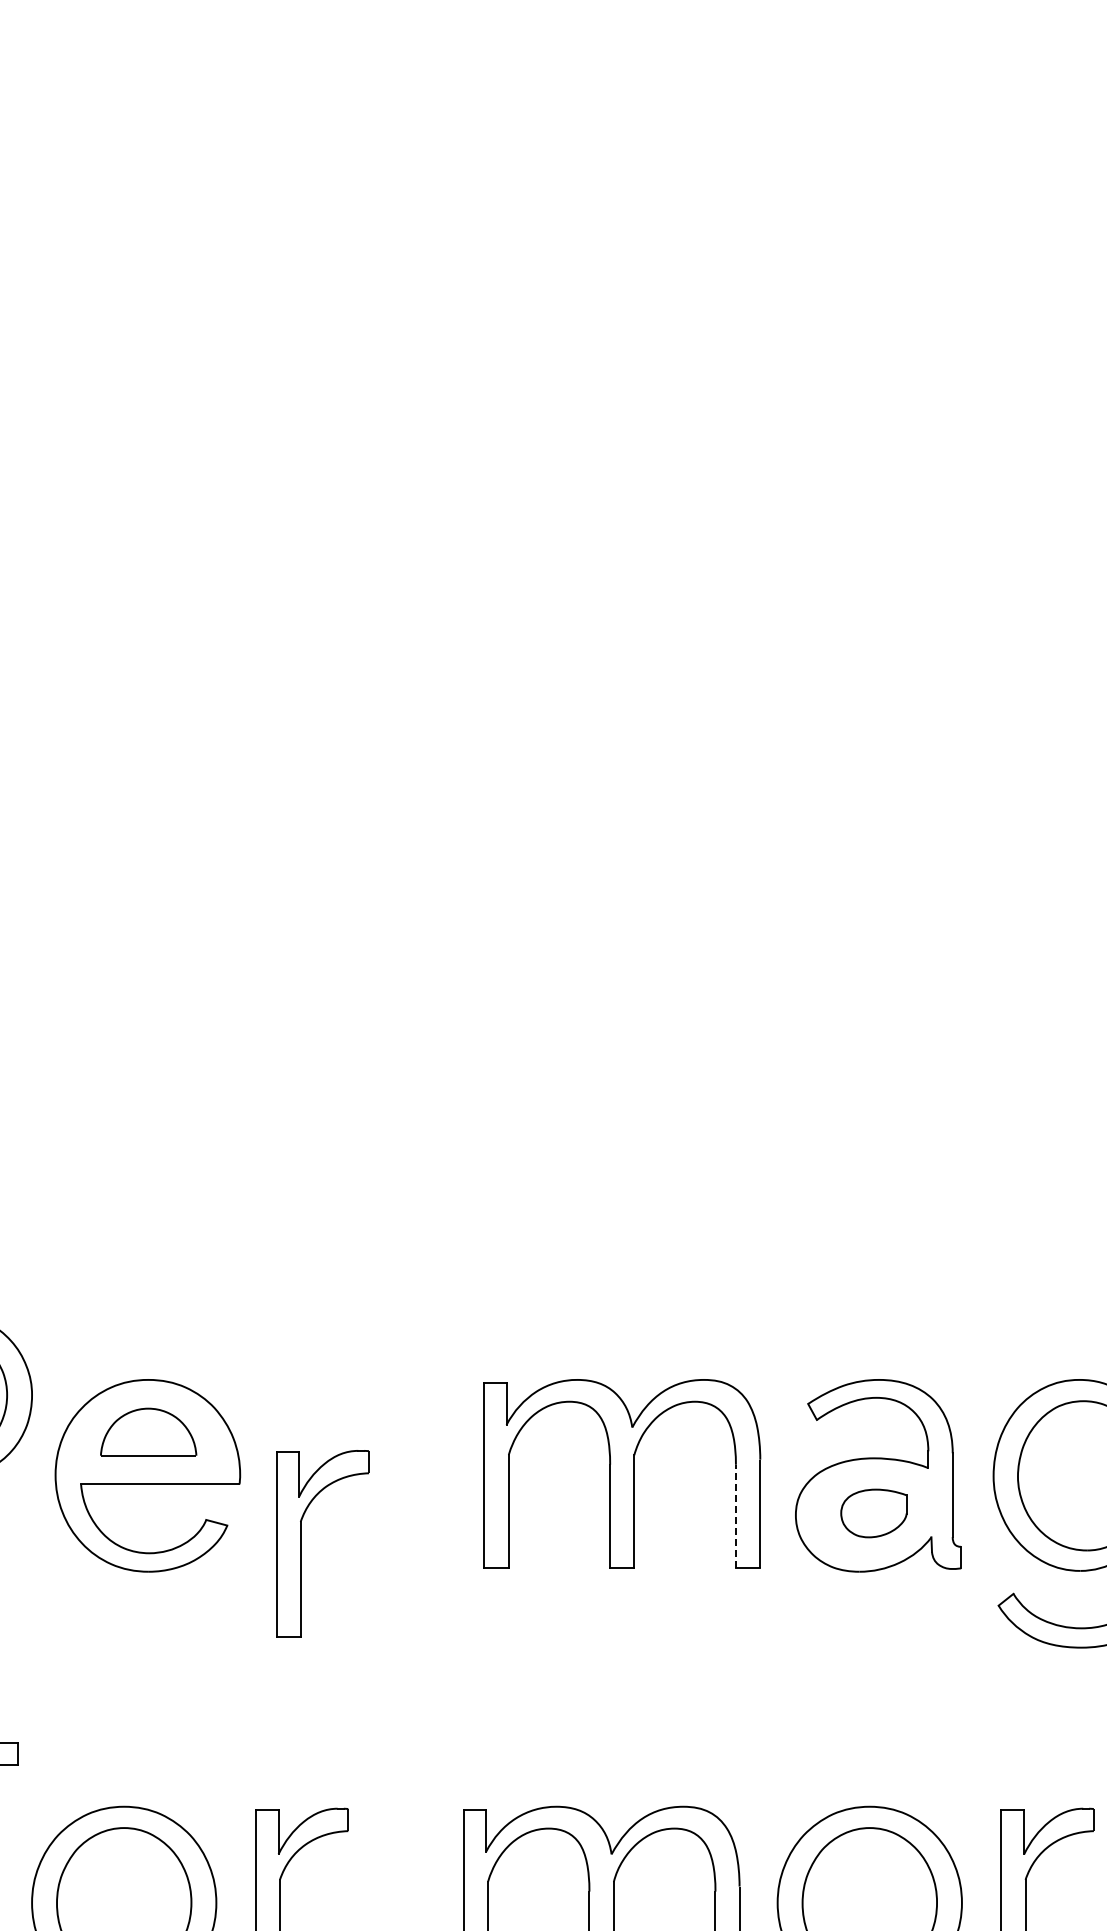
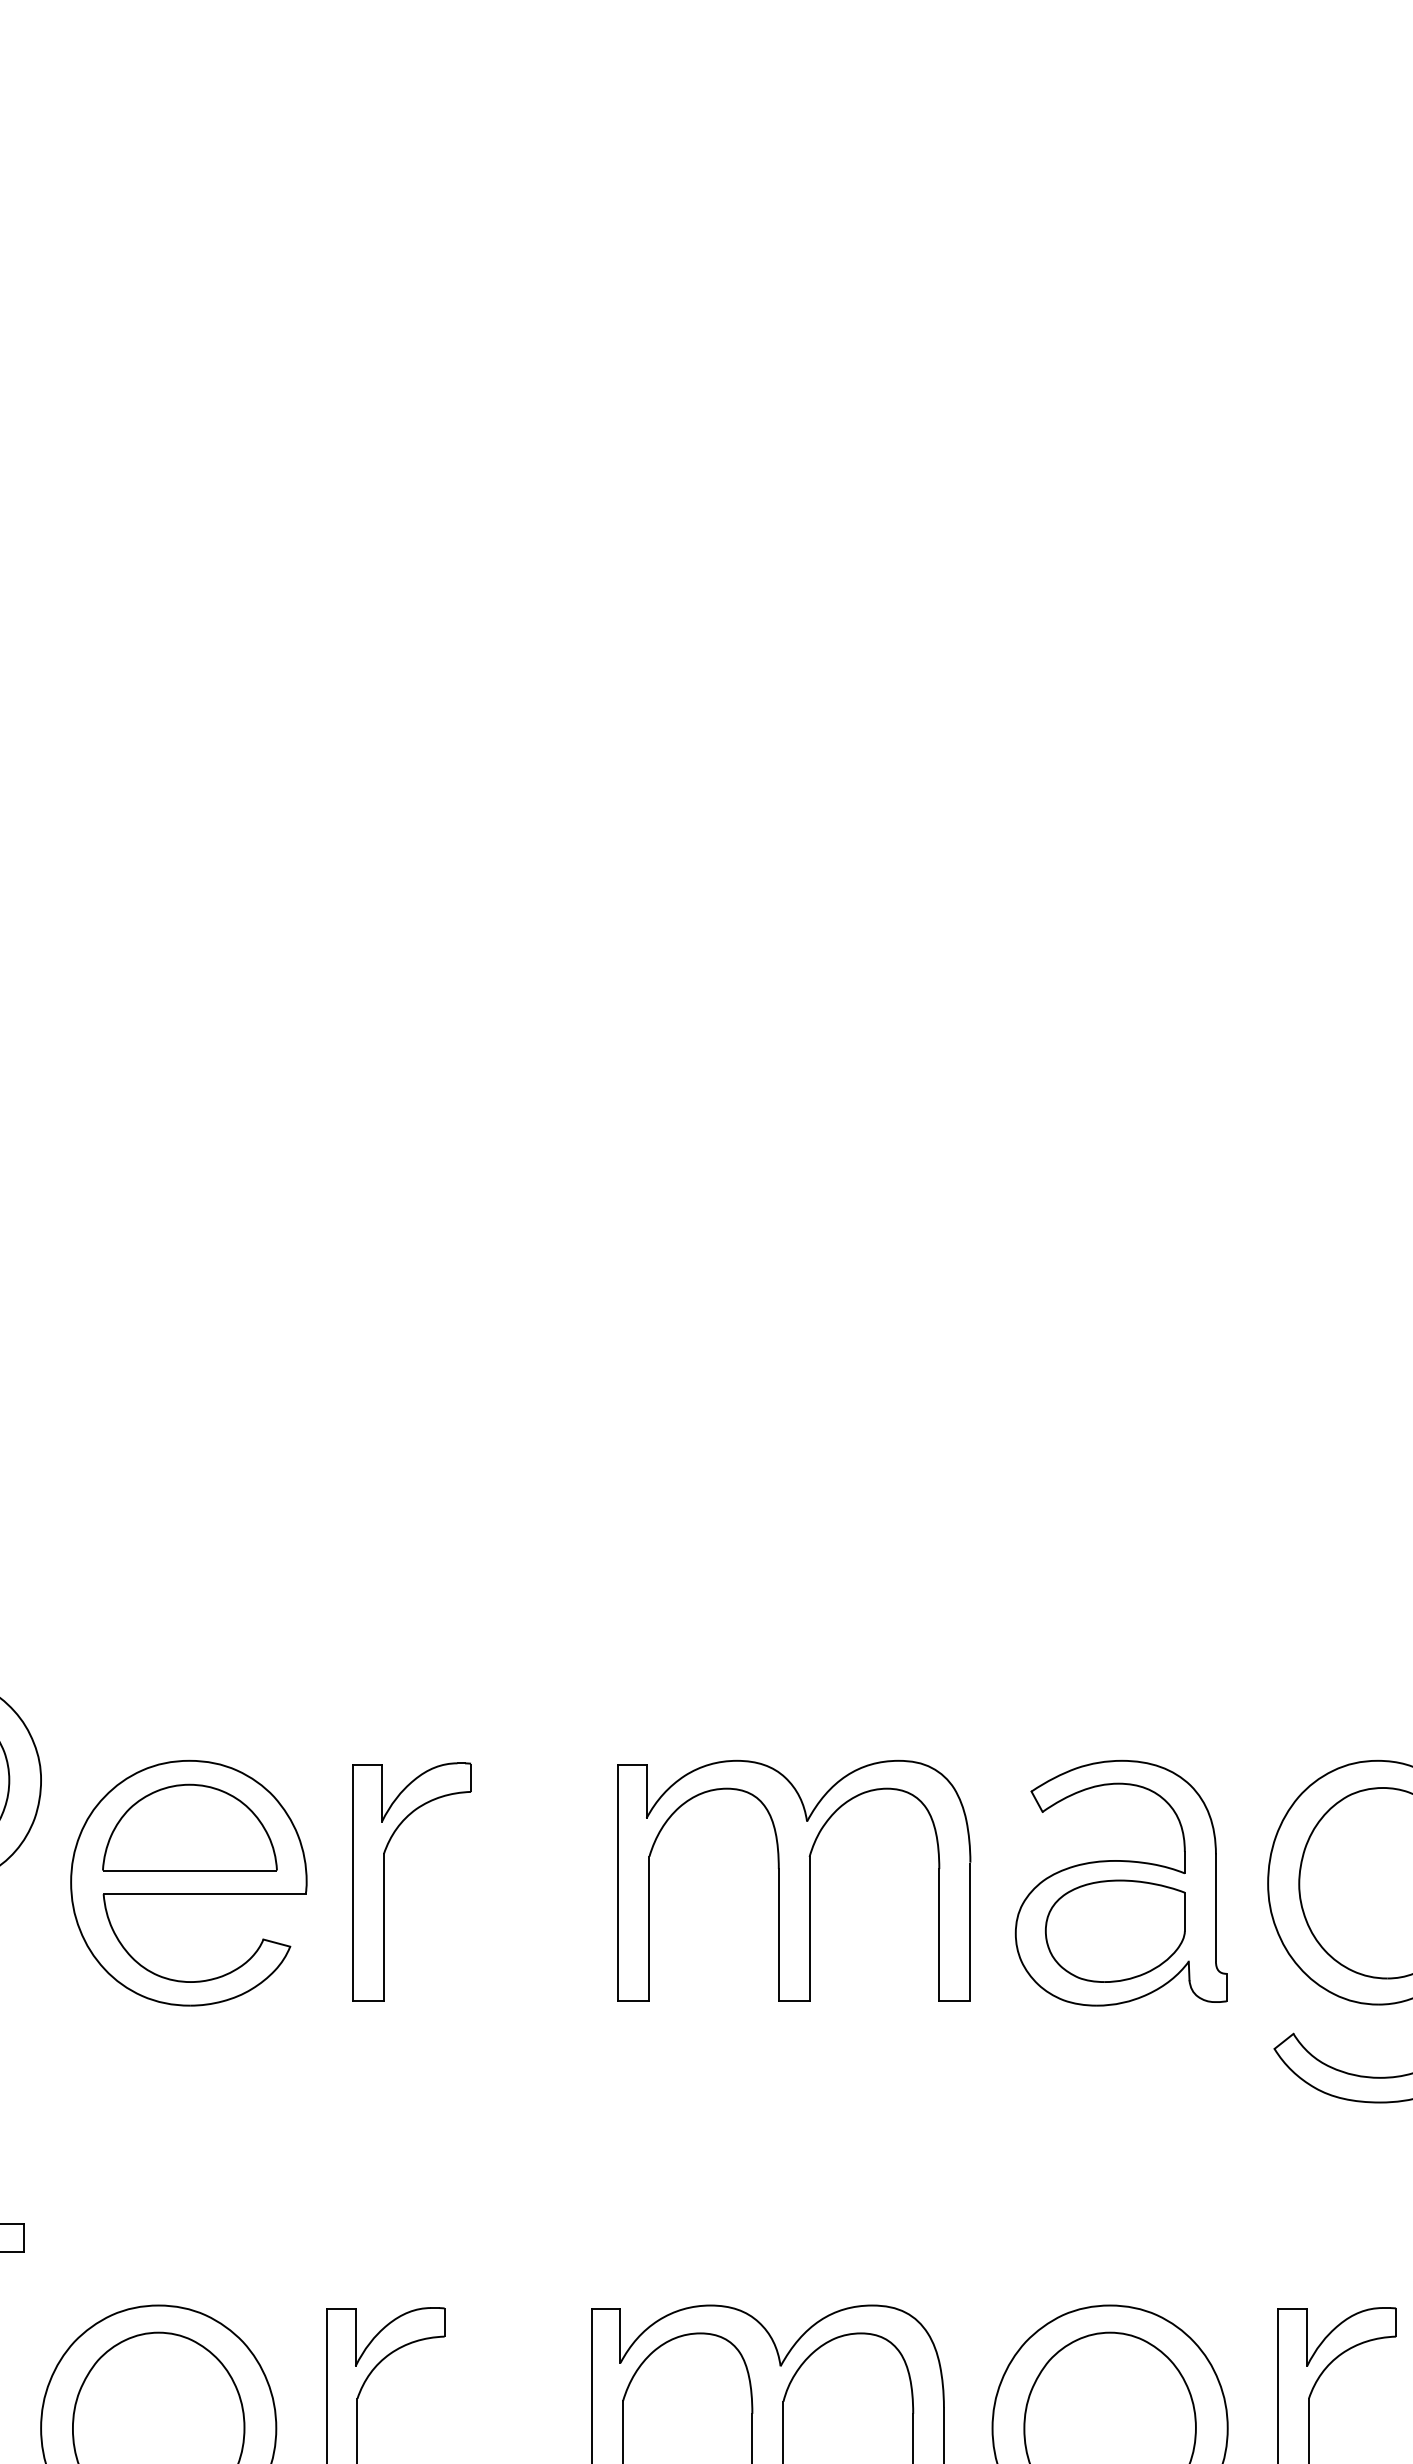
part: (148, 1431) -> (189, 1826), size x1.43
part: (873, 1513) -> (1114, 1931), size x1.67
line: (735, 1516) -> (938, 1935), dashed -> solid
part: (301, 1543) -> (384, 1881), moved

